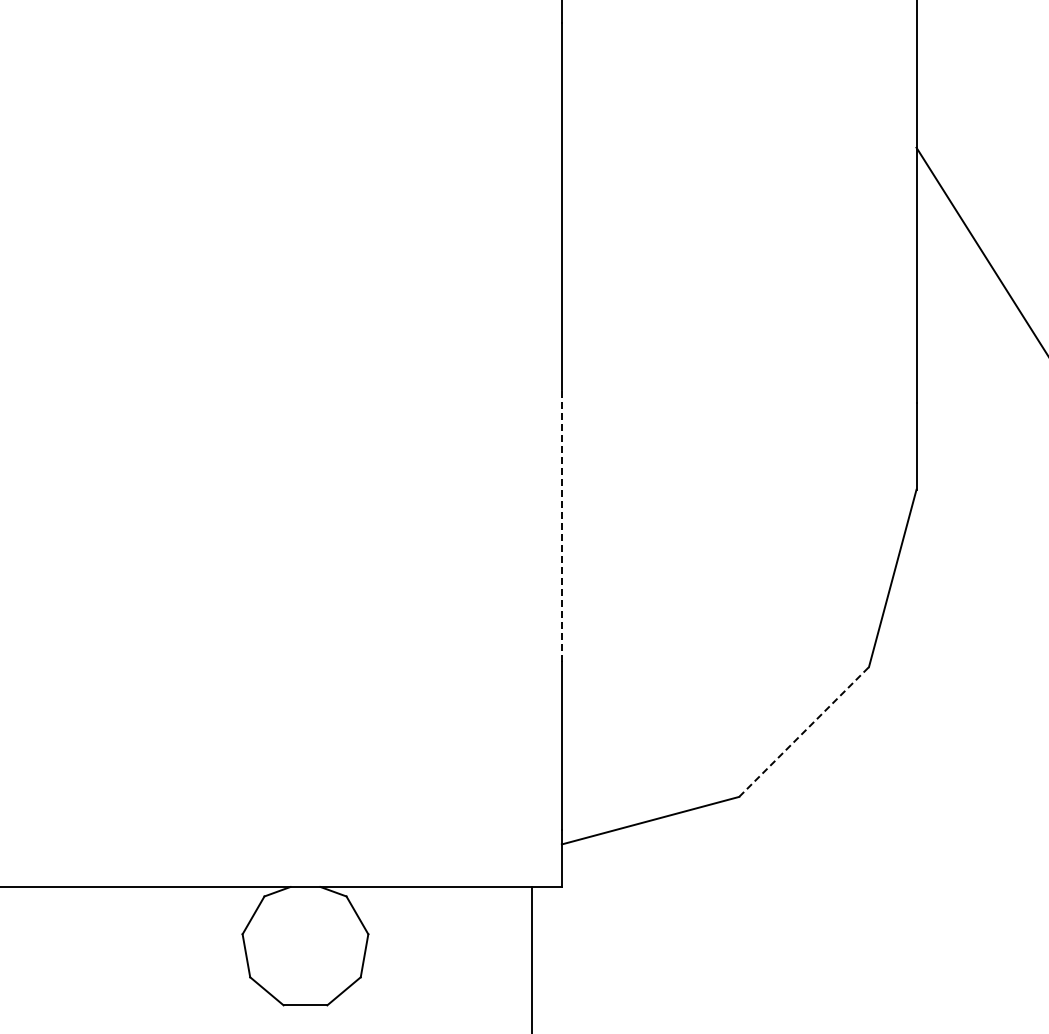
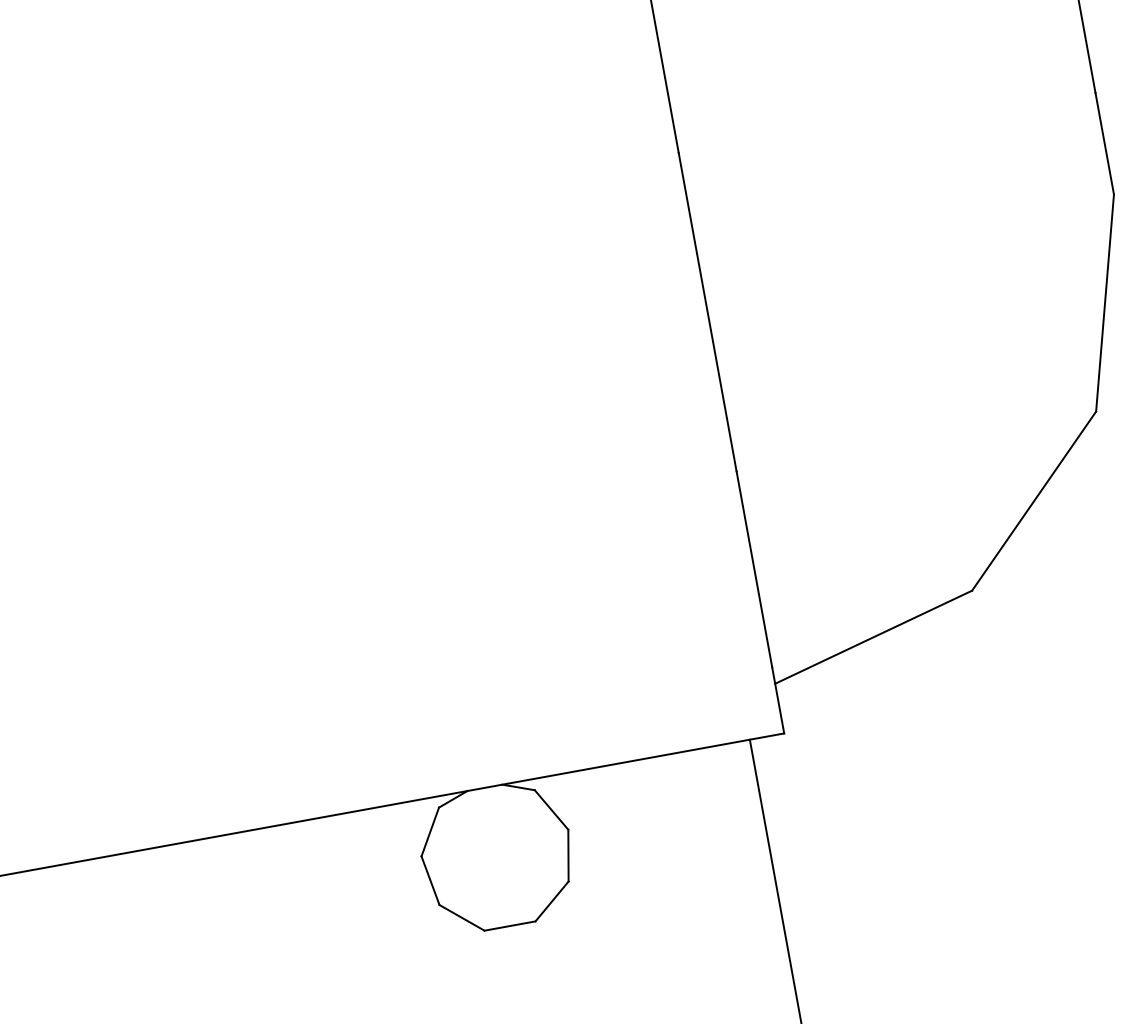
line: (561, 525) -> (707, 311), dashed -> solid
line: (804, 732) -> (1034, 501), dashed -> solid

